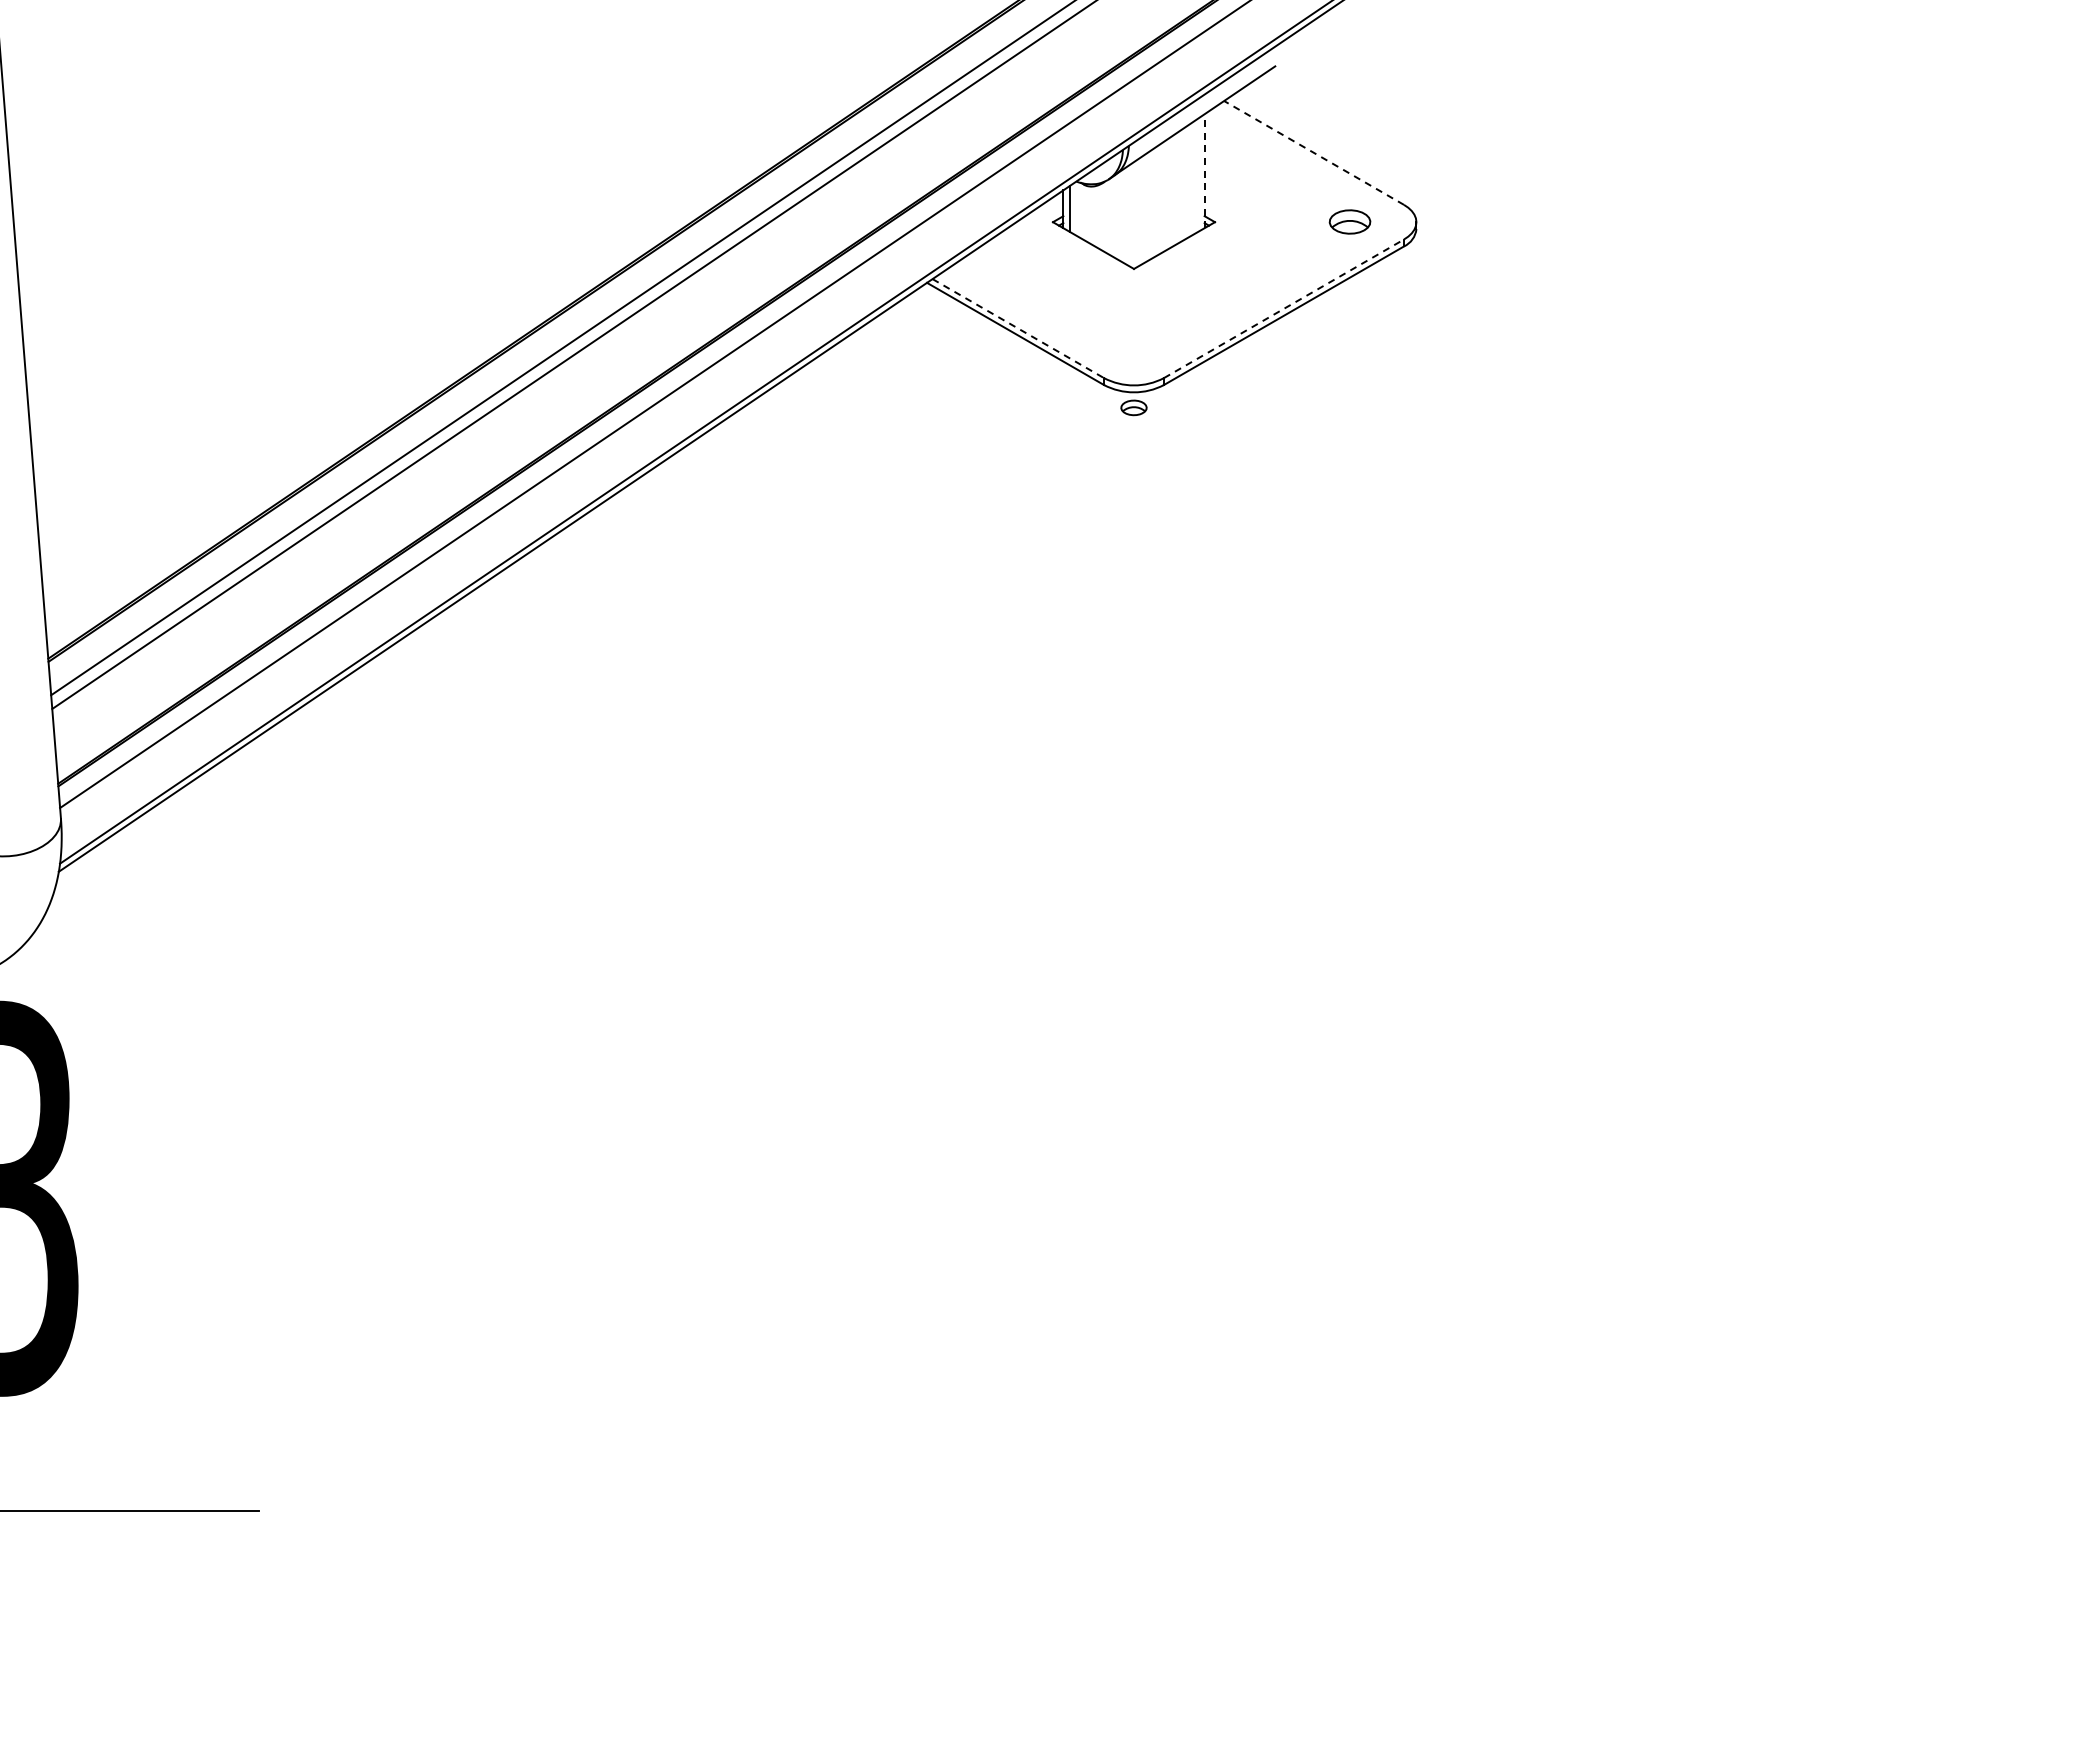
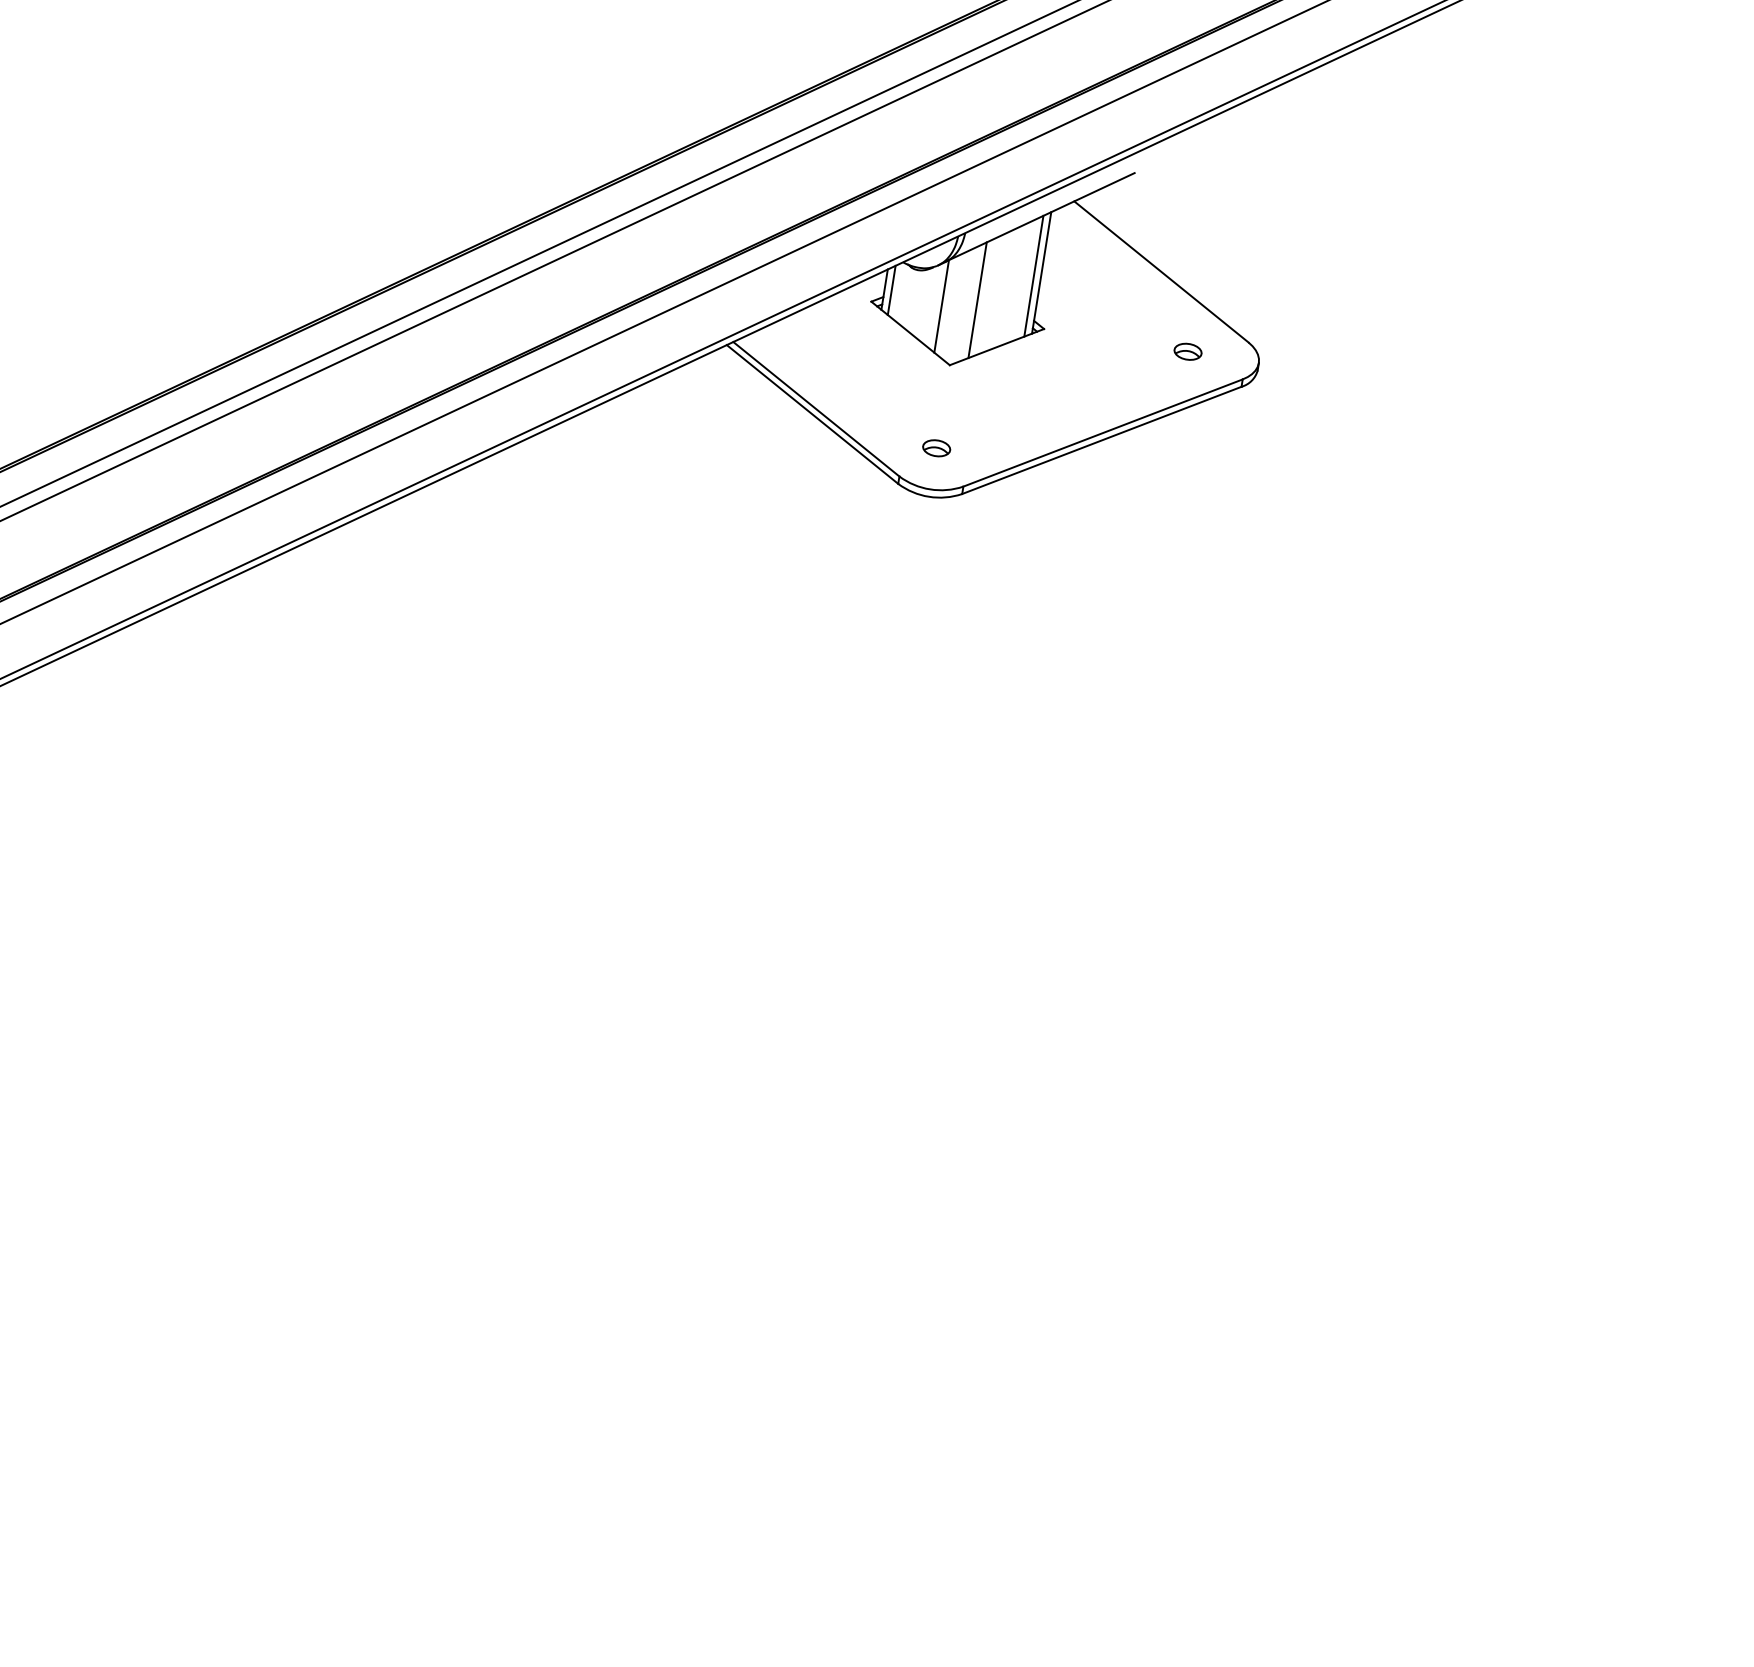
line: (1314, 152) -> (1161, 271), dashed -> solid
line: (1204, 171) -> (1041, 273), dashed -> solid
line: (1198, 175) -> (1034, 276), added
line: (1150, 205) -> (978, 300), added
line: (1118, 215) -> (942, 305), added
part: (1349, 222) -> (1187, 352), size x0.62
line: (1284, 308) -> (1103, 432), dashed -> solid
line: (1018, 328) -> (816, 409), dashed -> solid
part: (1133, 407) -> (936, 447), moved

